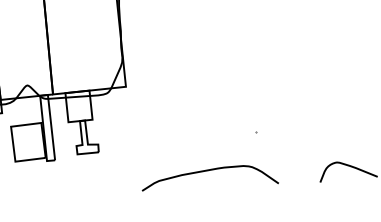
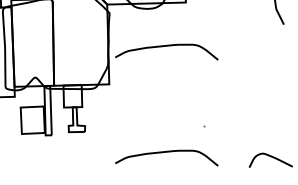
curve: (197, 30) -> (166, 46), added

